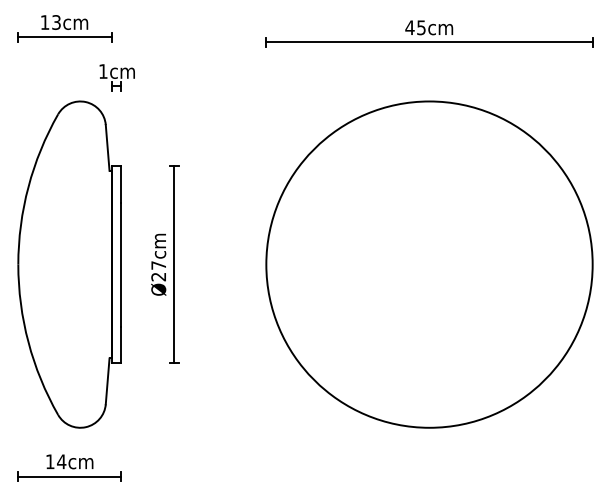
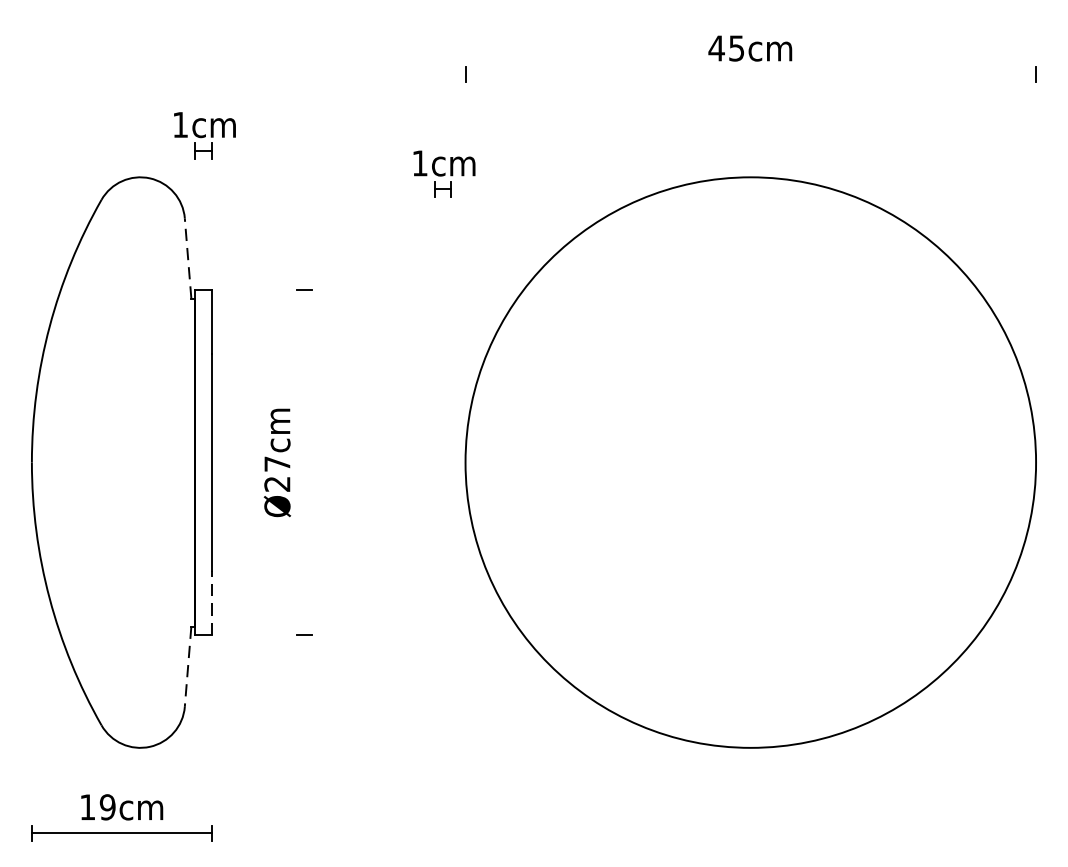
part: (64, 28) -> (112, 49), removed
line: (429, 42) -> (750, 74), removed
part: (253, 99) -> (443, 173), added
line: (107, 147) -> (187, 257), solid -> dashed
line: (174, 264) -> (304, 462), removed
line: (121, 344) -> (212, 602), solid -> dashed
line: (107, 381) -> (187, 666), solid -> dashed
text: (61, 461) -> (107, 806), 14cm -> 19cm

